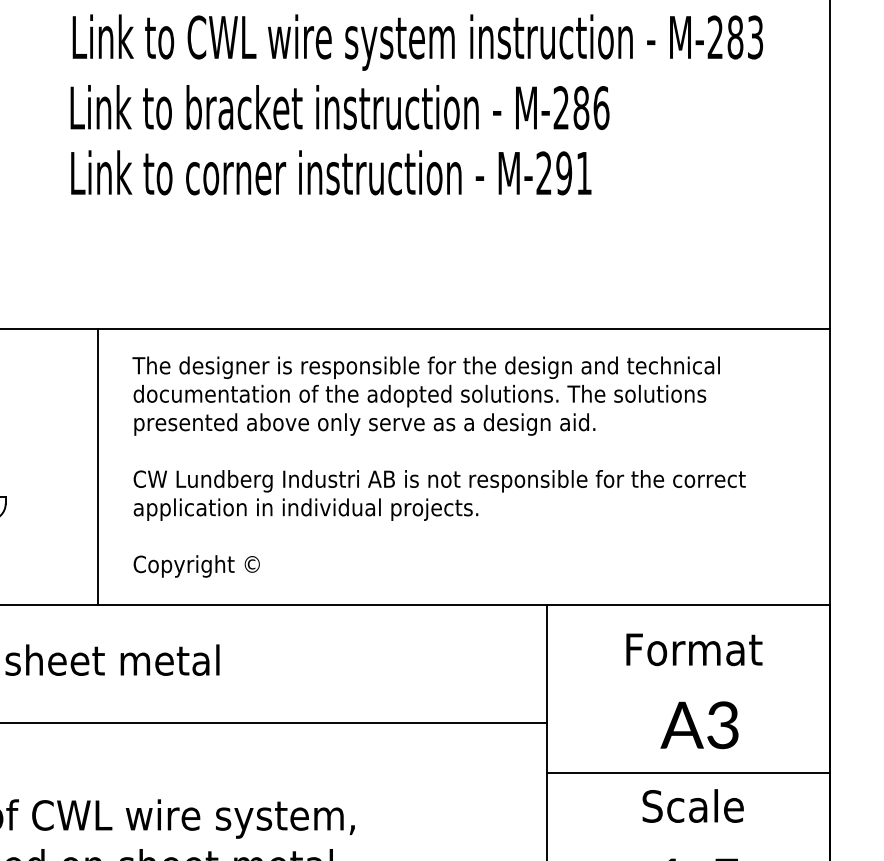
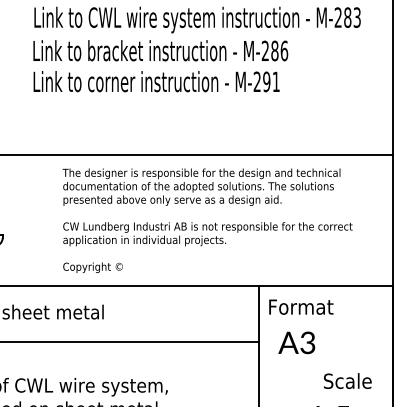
line: (98, 466) -> (46, 220), removed
text: (694, 648) -> (301, 306), moved
text: (698, 724) -> (296, 342), moved
line: (688, 773) -> (325, 365), removed
text: (692, 804) -> (347, 380), moved

